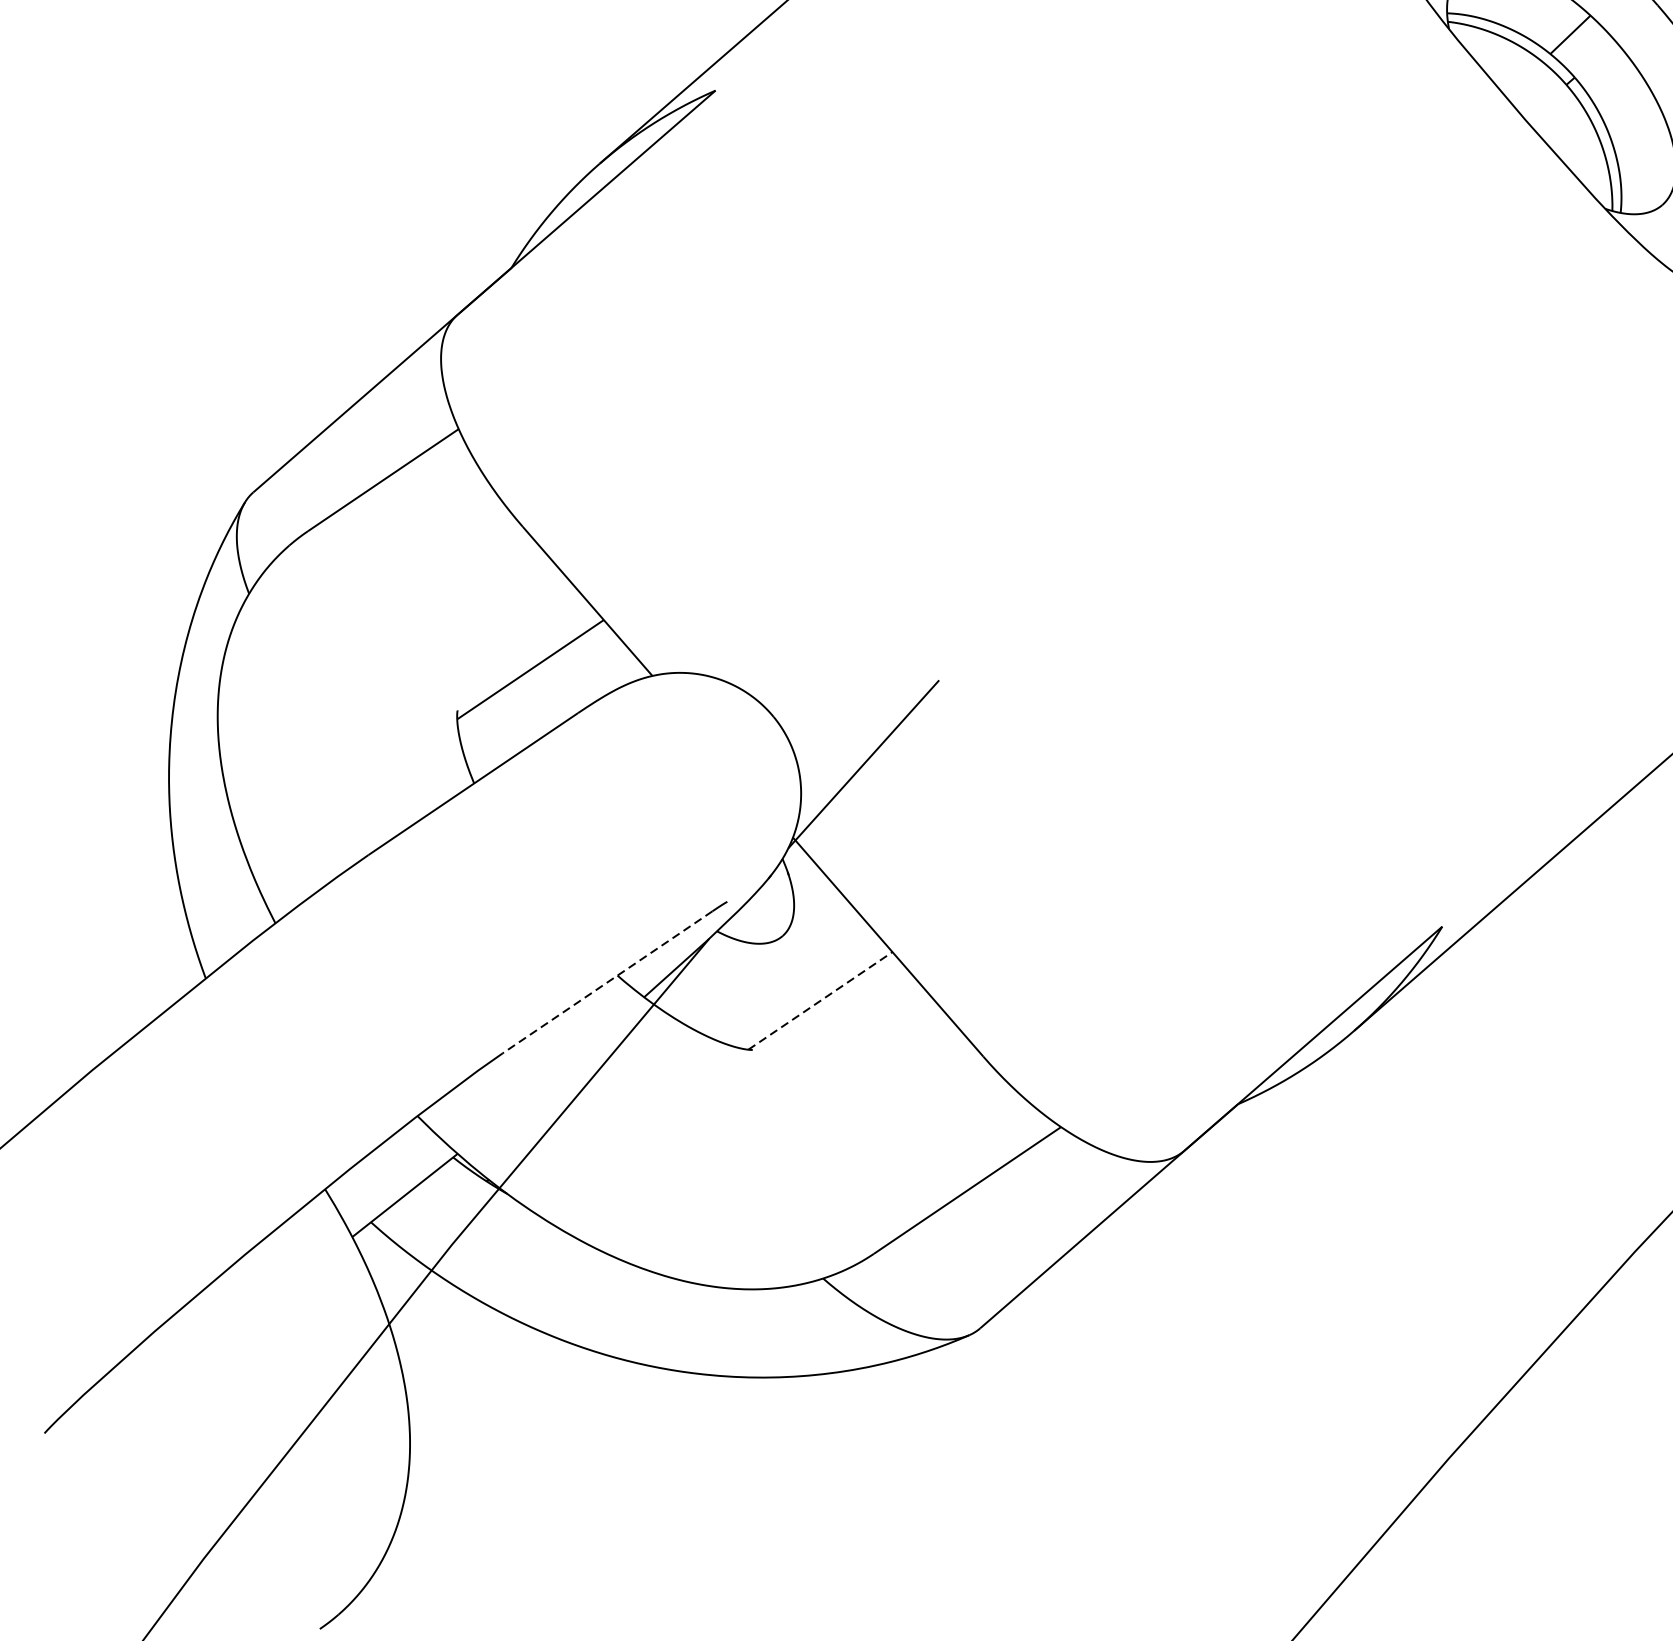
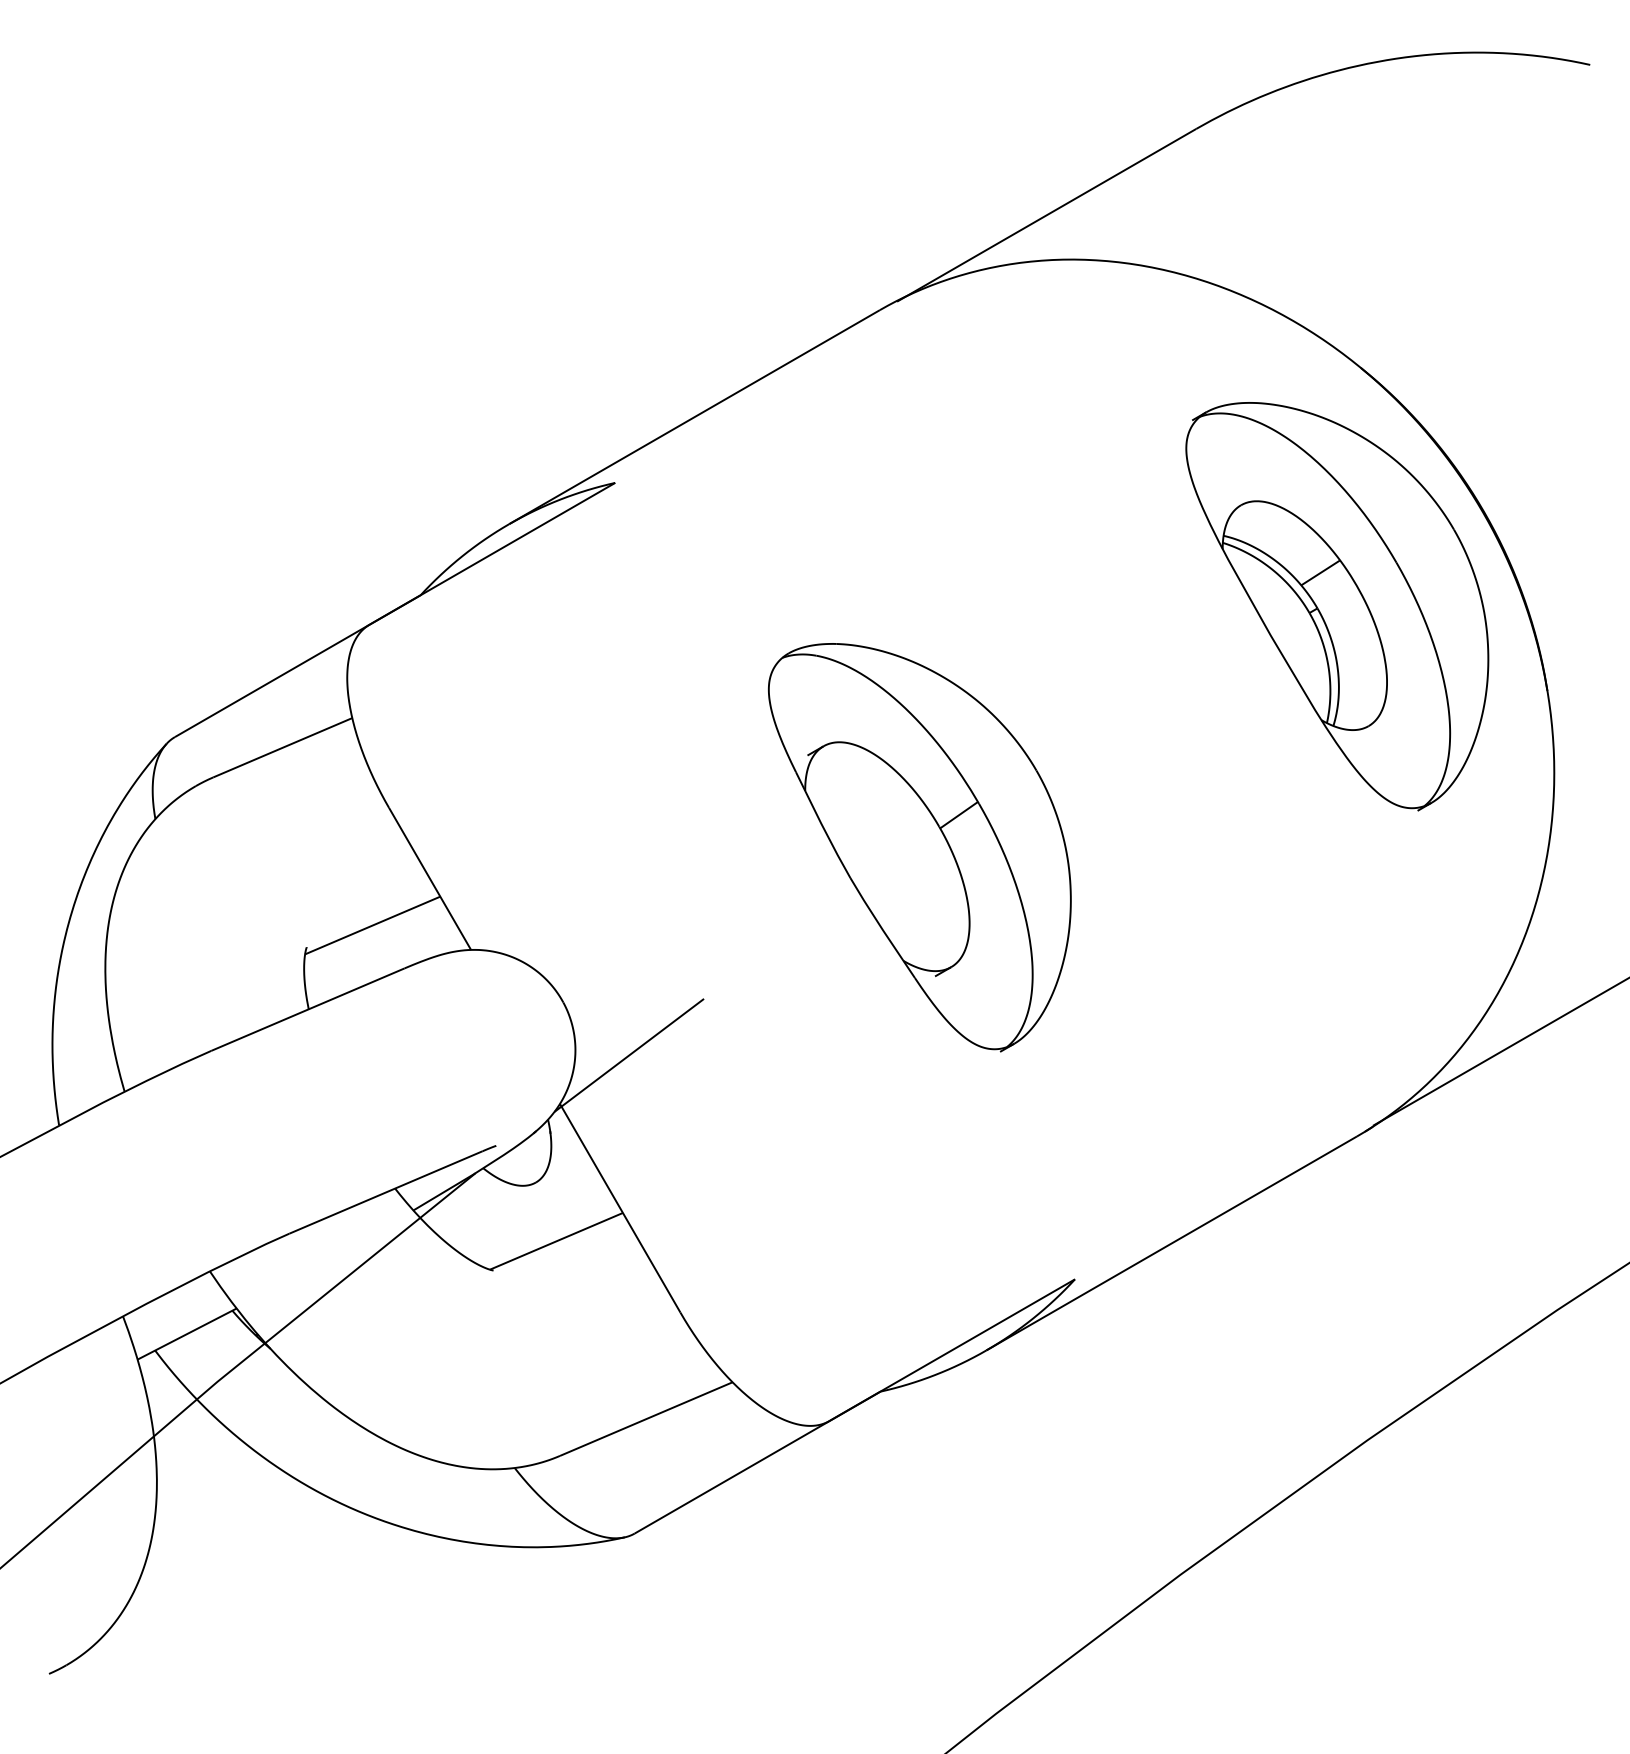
part: (1159, 451) -> (919, 847), added
line: (607, 982) -> (385, 1192), dashed -> solid
line: (820, 1001) -> (556, 1241), dashed -> solid

